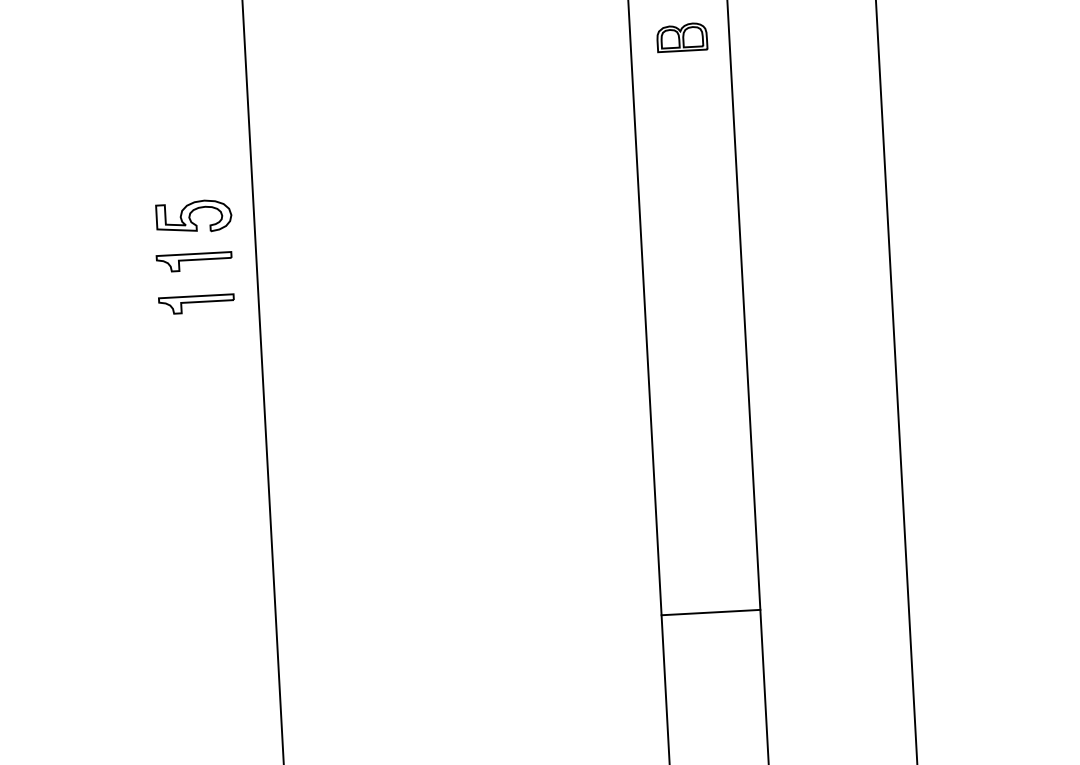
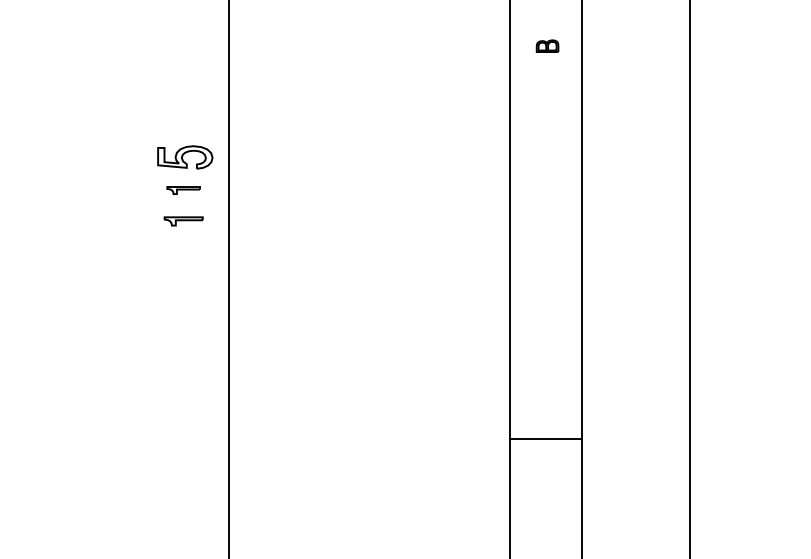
part: (681, 36) -> (547, 45), size x0.6
part: (194, 262) -> (183, 190), size x0.6
part: (196, 304) -> (183, 221), size x0.7
line: (710, 613) -> (545, 439), moved

